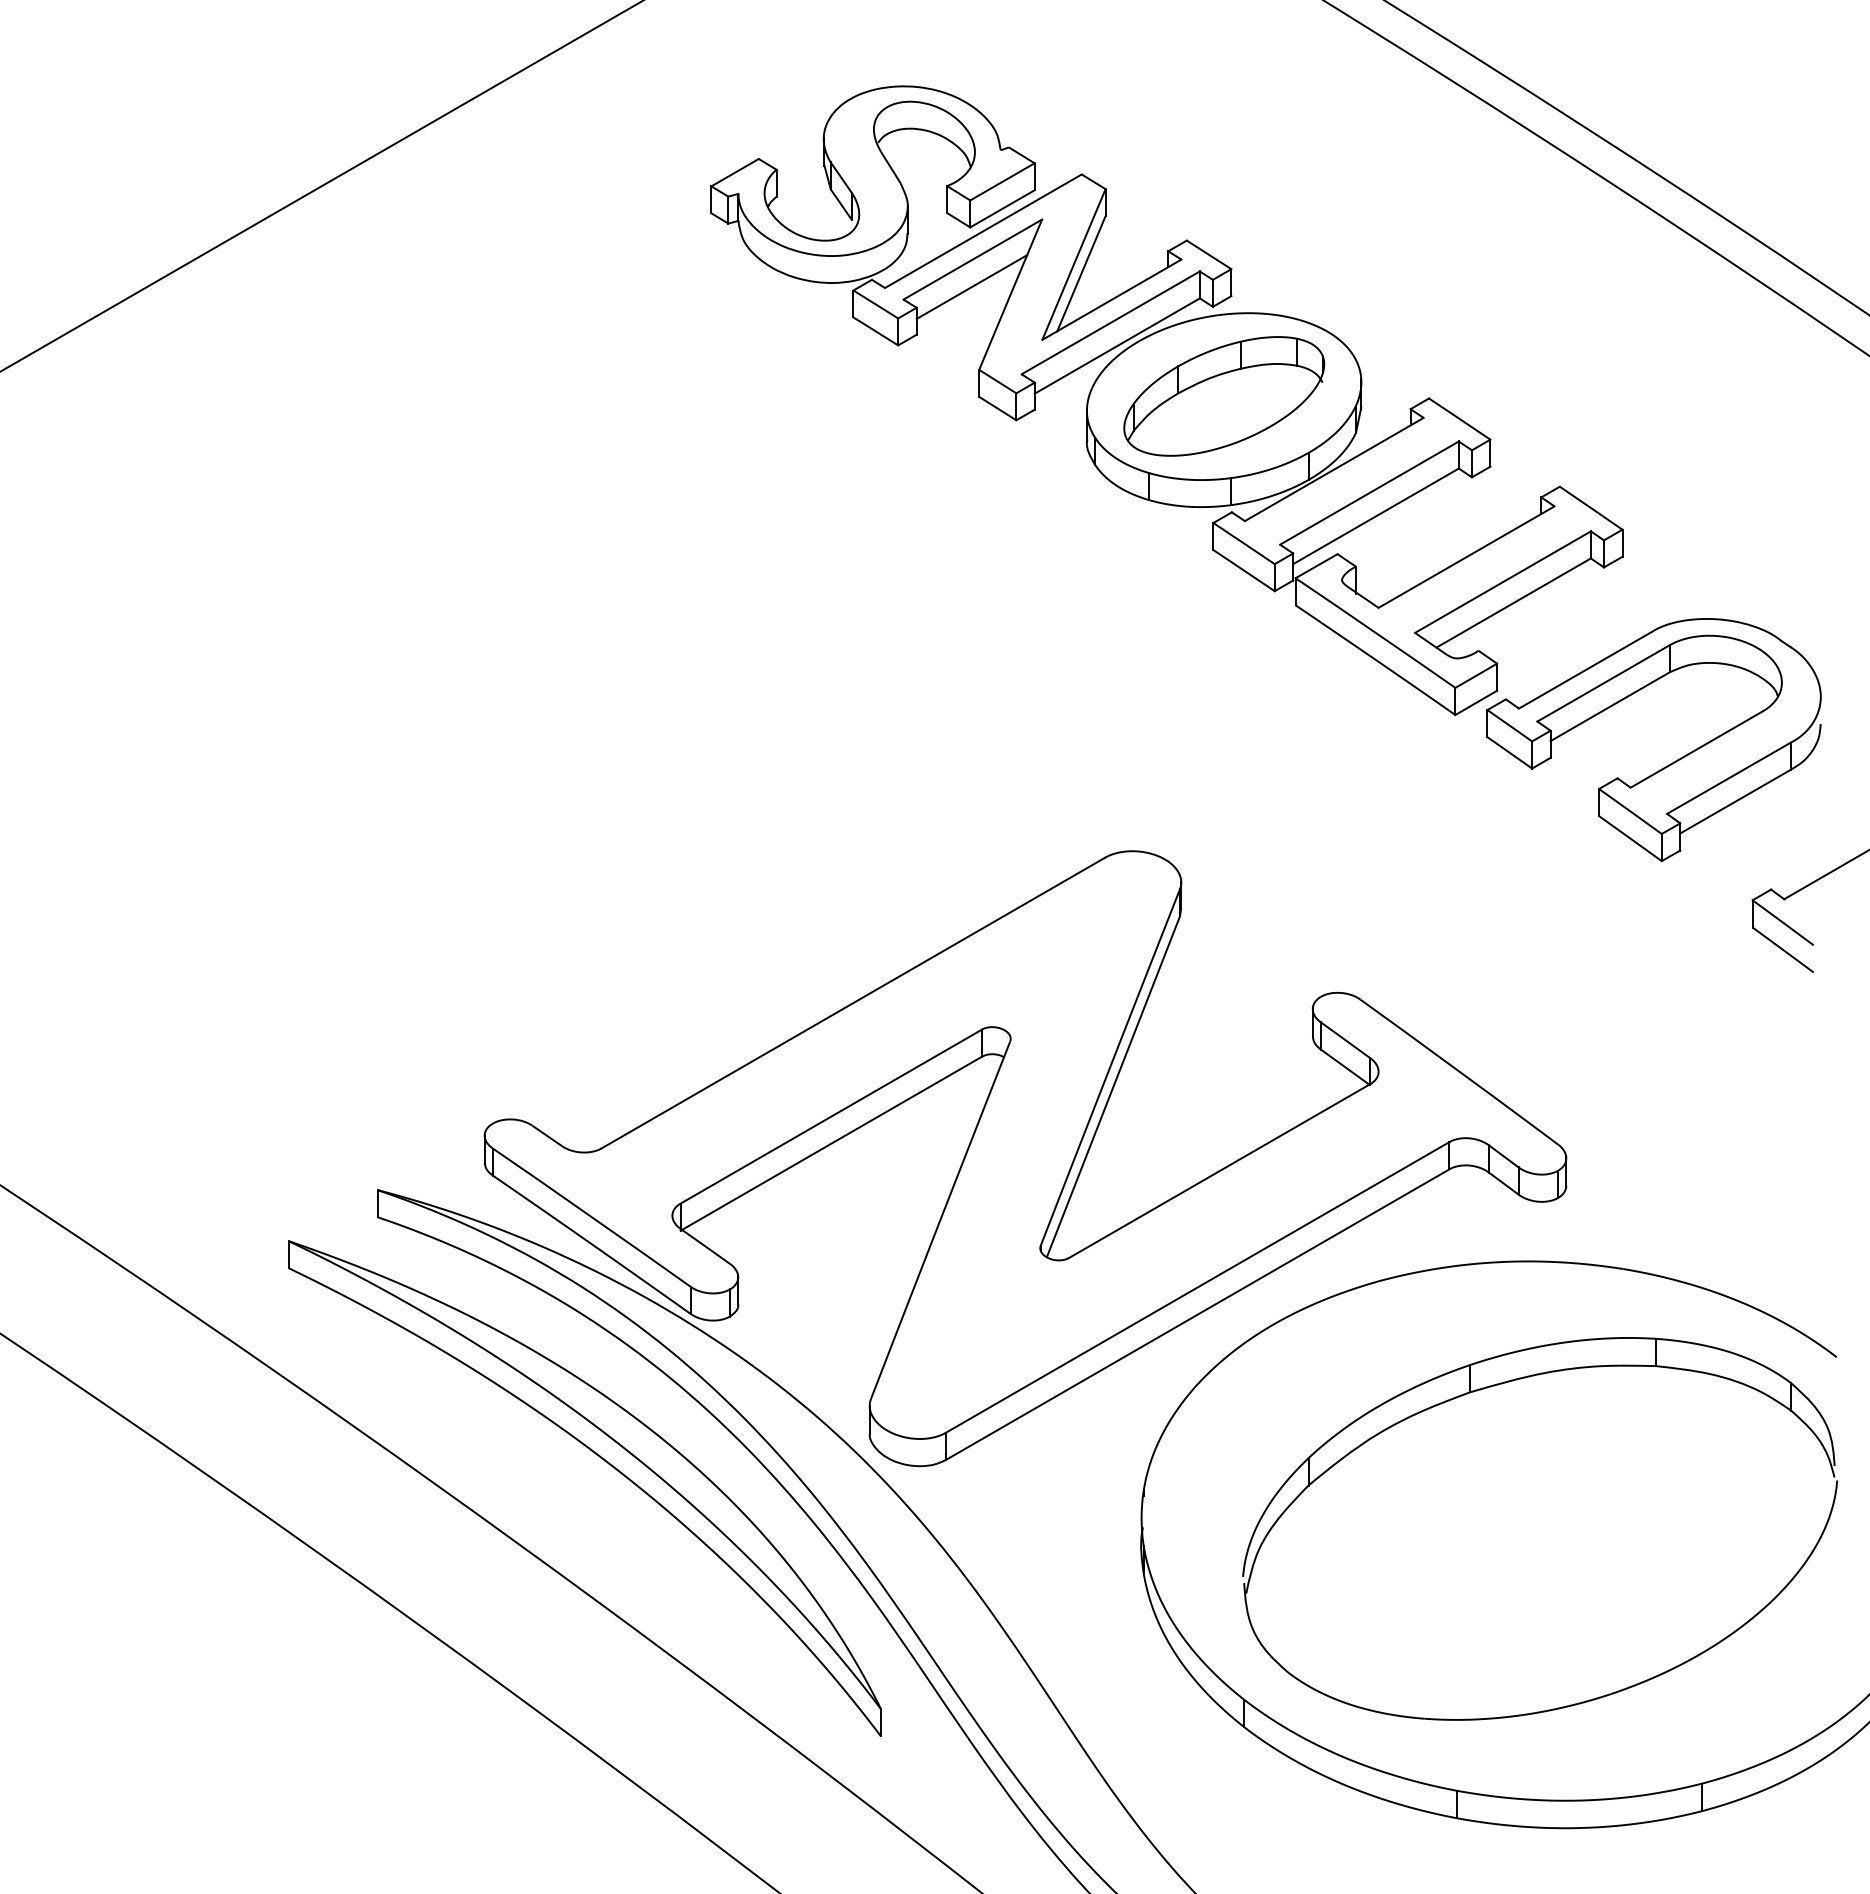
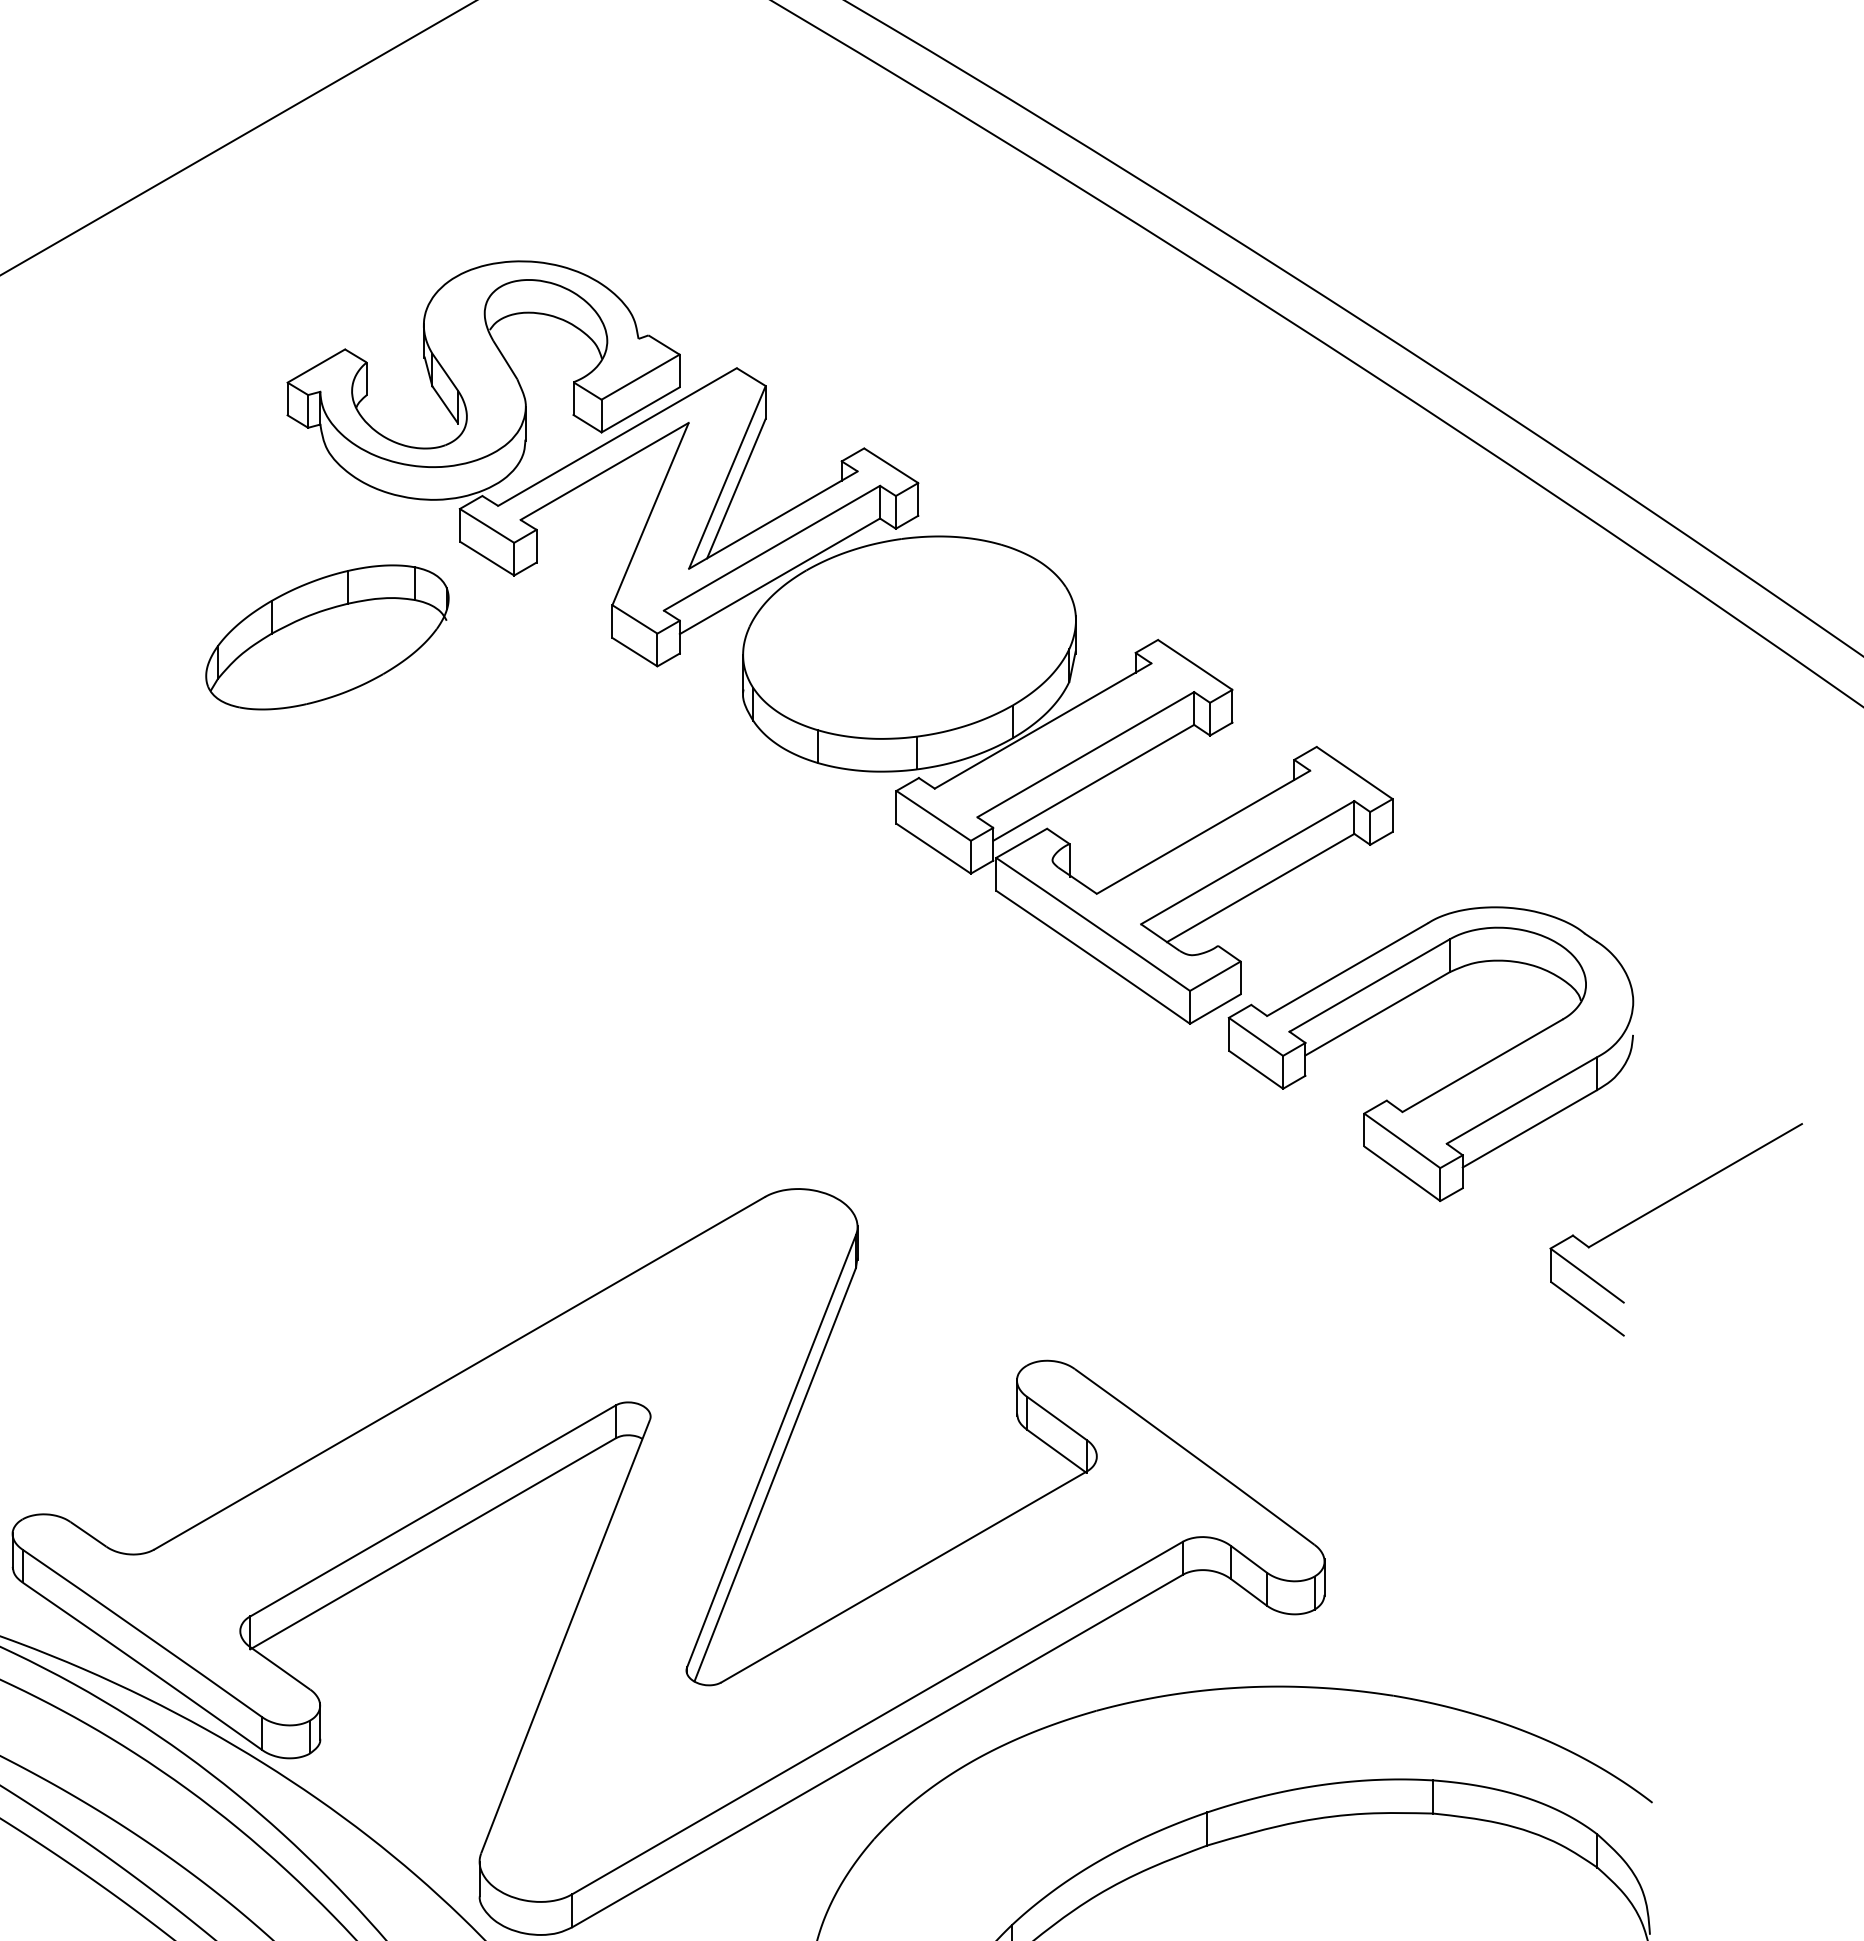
line: (971, 286) -> (603, 504), removed
part: (1224, 396) -> (327, 637), moved

